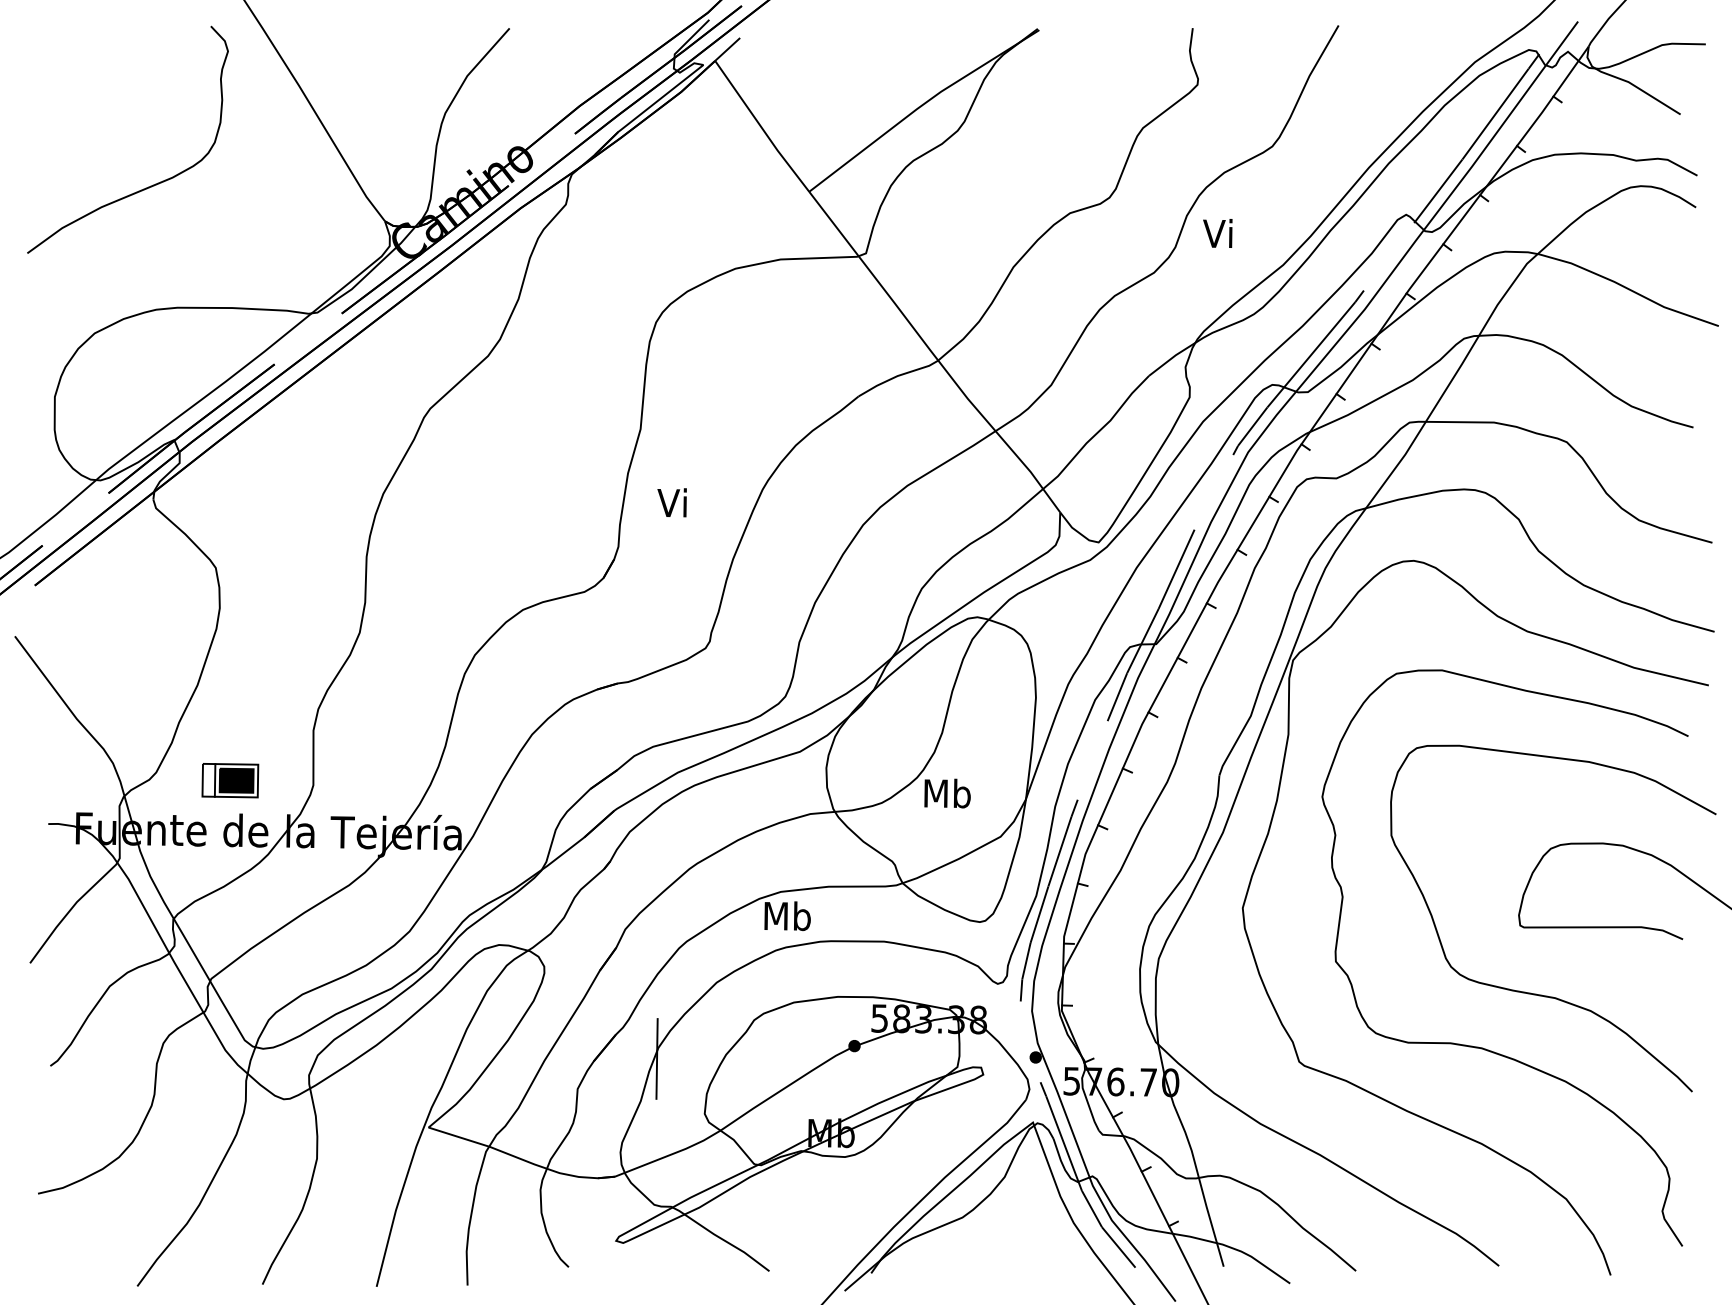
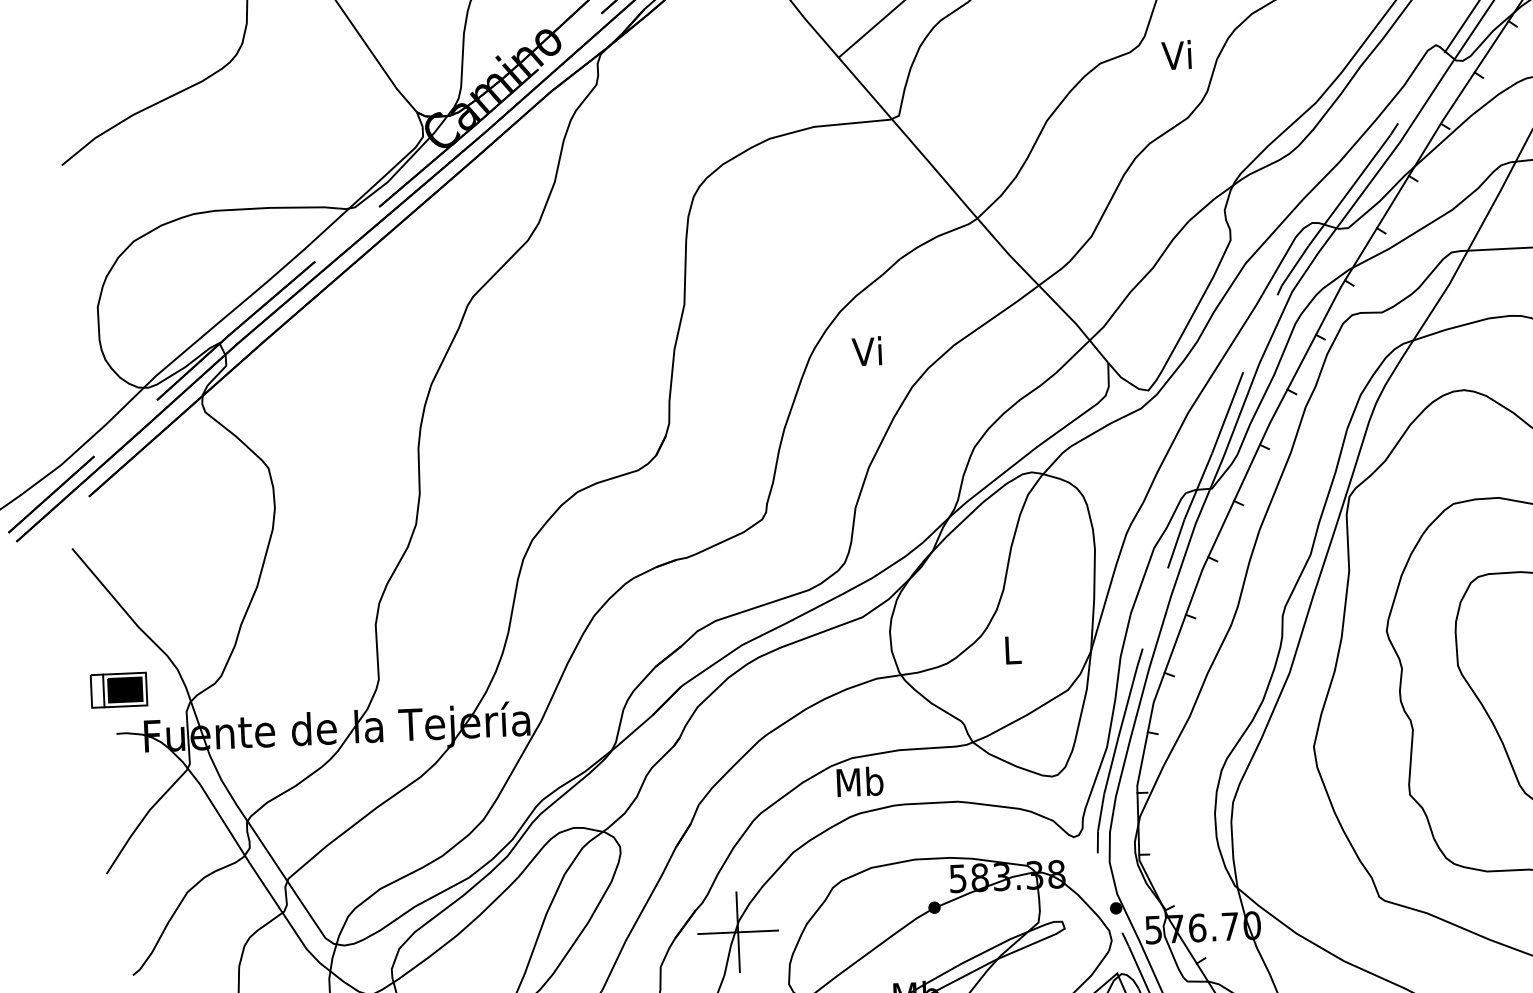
text: (1217, 233) -> (1176, 55), moved
text: (671, 502) -> (866, 351), moved
part: (230, 780) -> (119, 690), moved
text: (947, 793) -> (1012, 650), Mb -> L
line: (656, 1058) -> (737, 931), added

